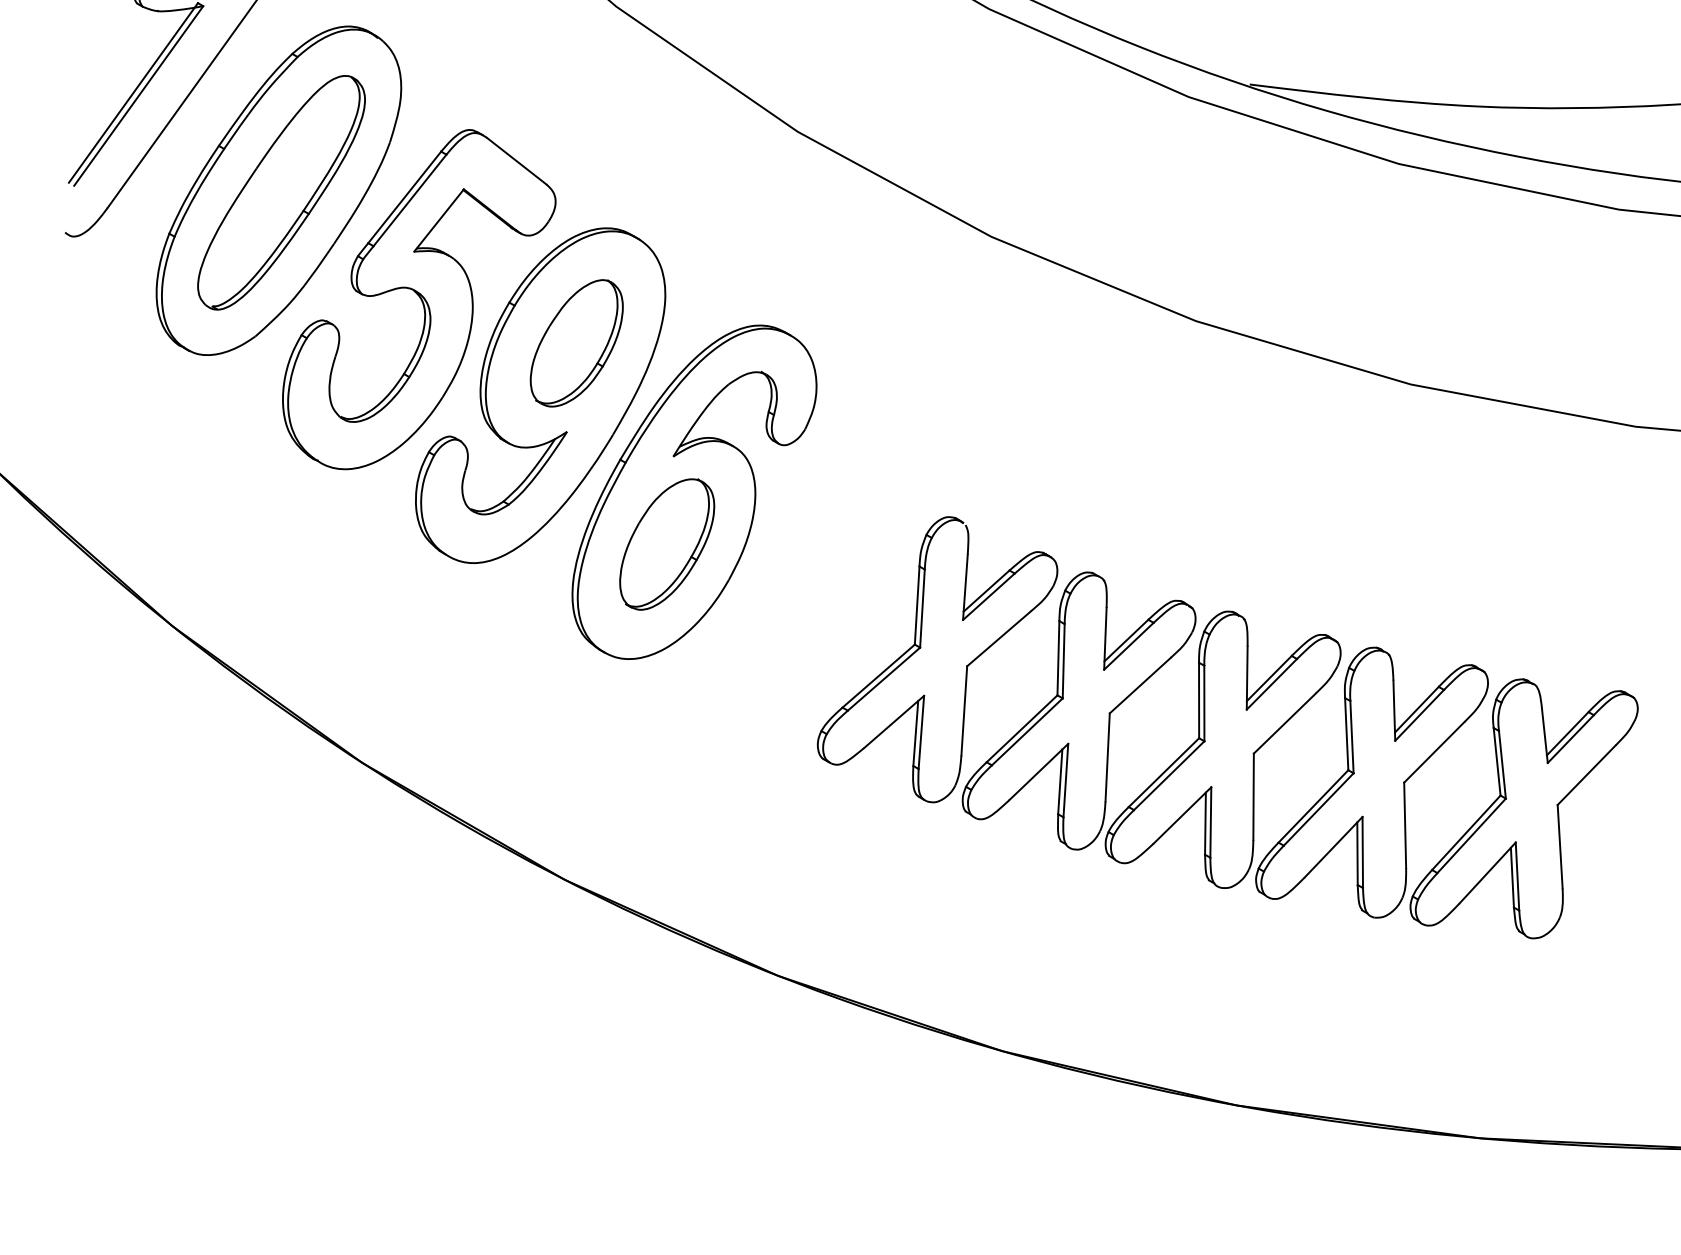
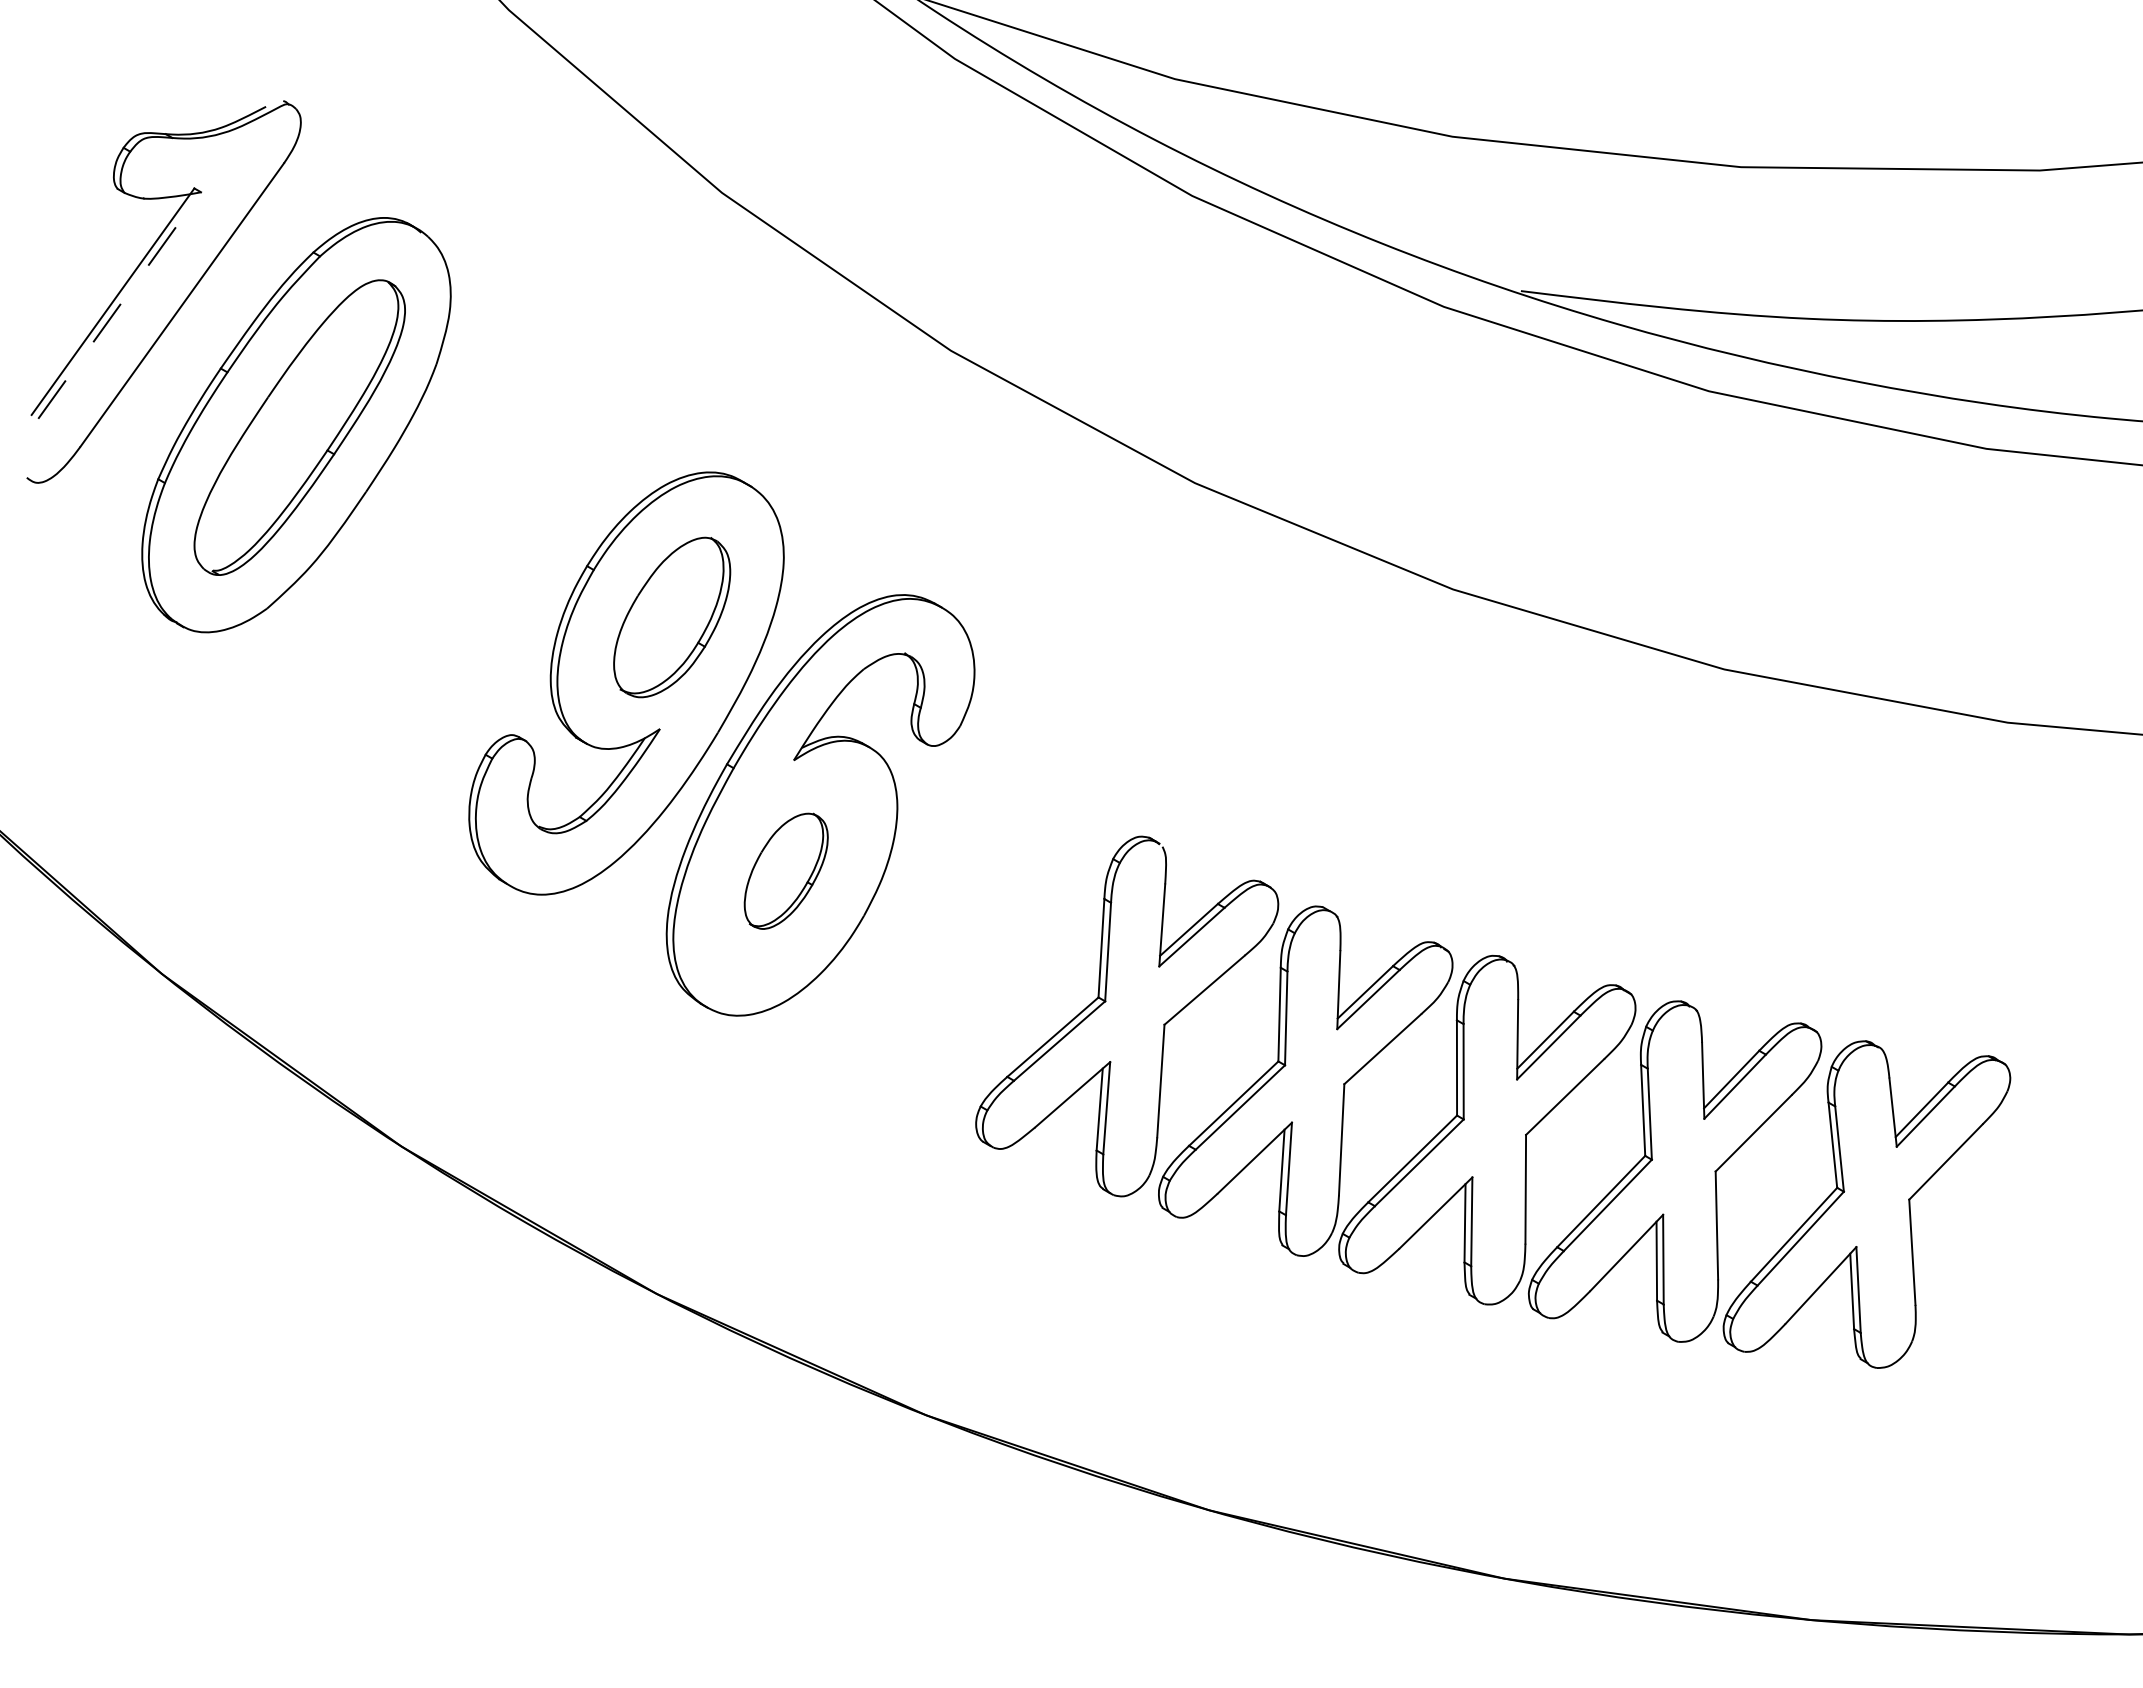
line: (138, 95) -> (119, 305), solid -> dashed
part: (419, 299) -> (473, 562), removed
part: (667, 544) -> (786, 871), size x0.7

